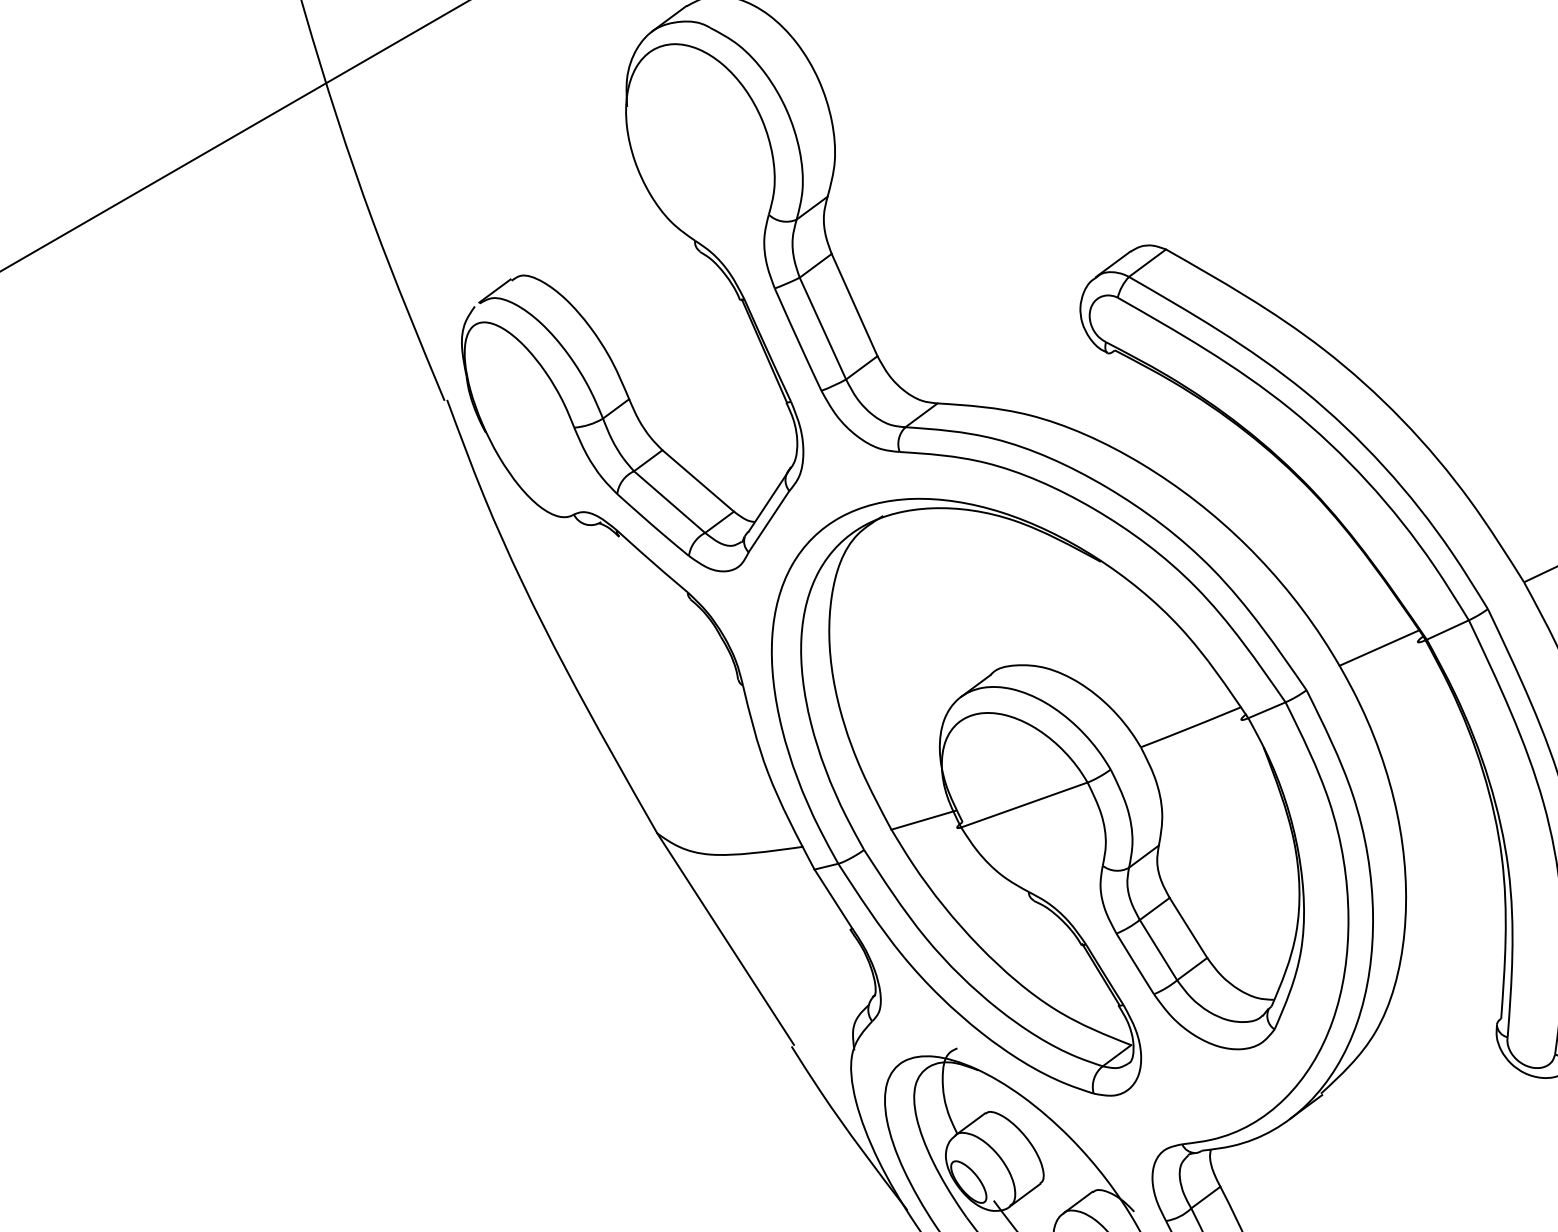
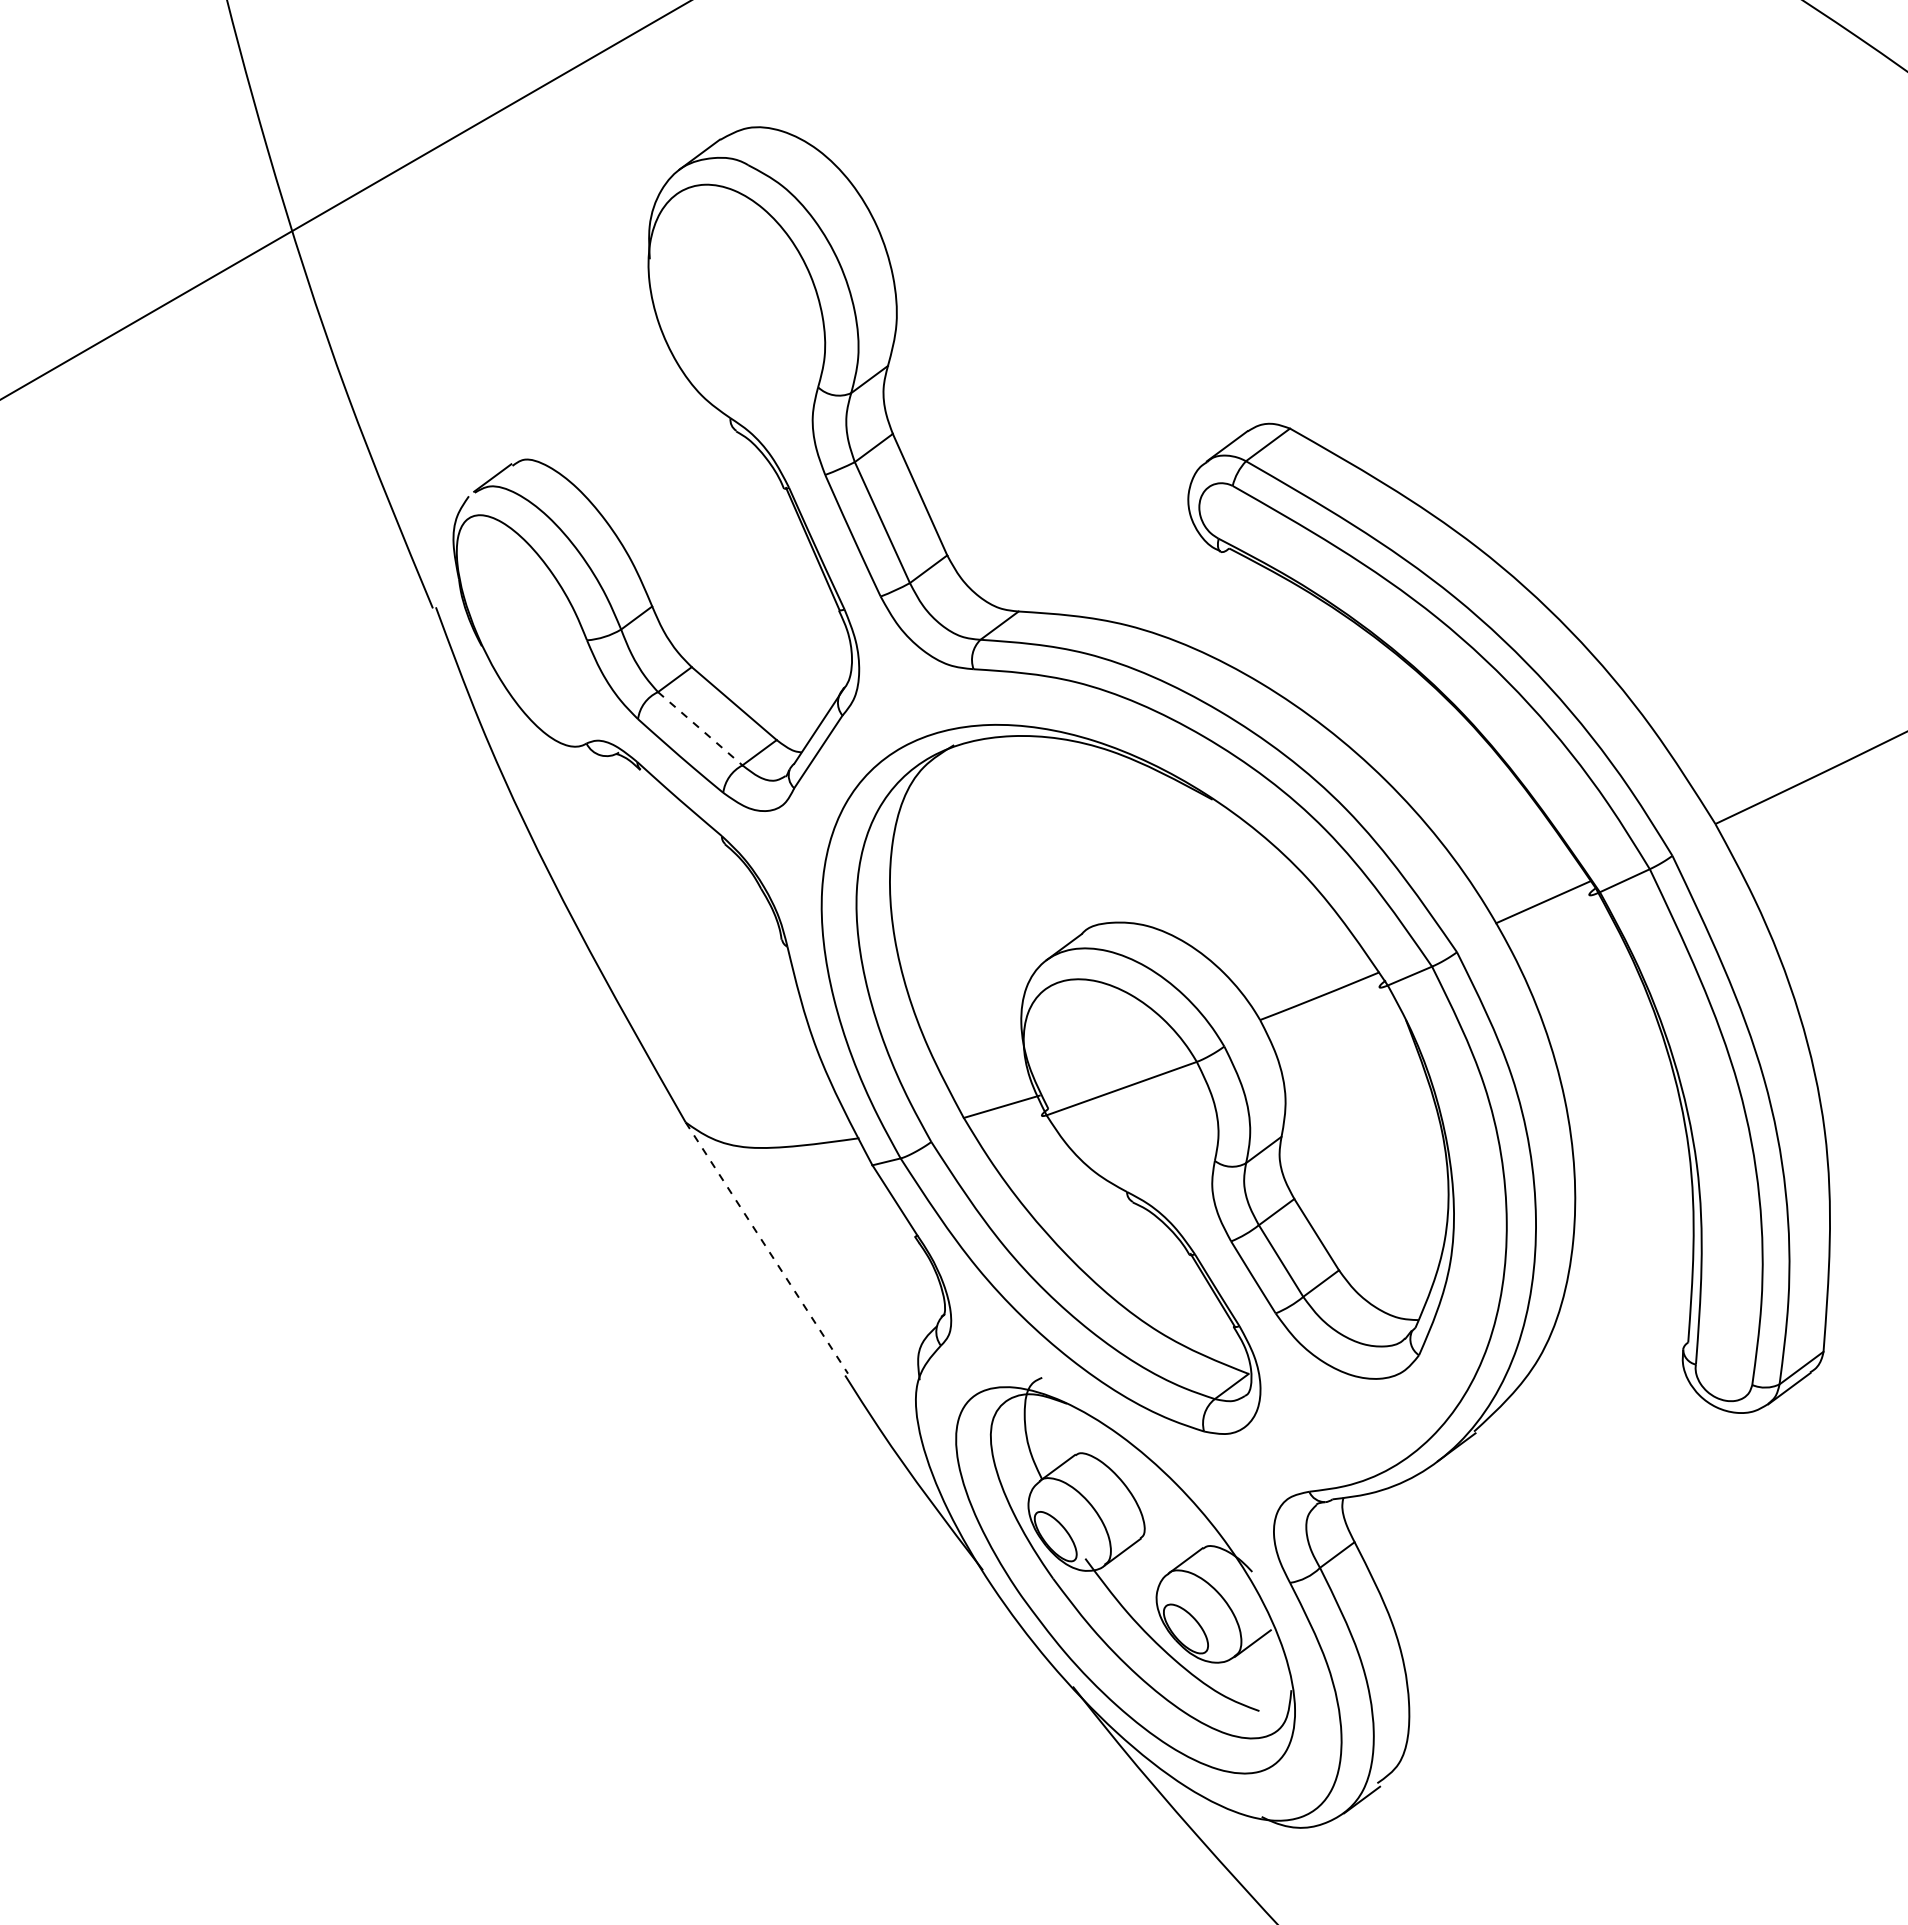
line: (669, 501) -> (700, 728), solid -> dashed
line: (725, 939) -> (766, 1248), solid -> dashed

